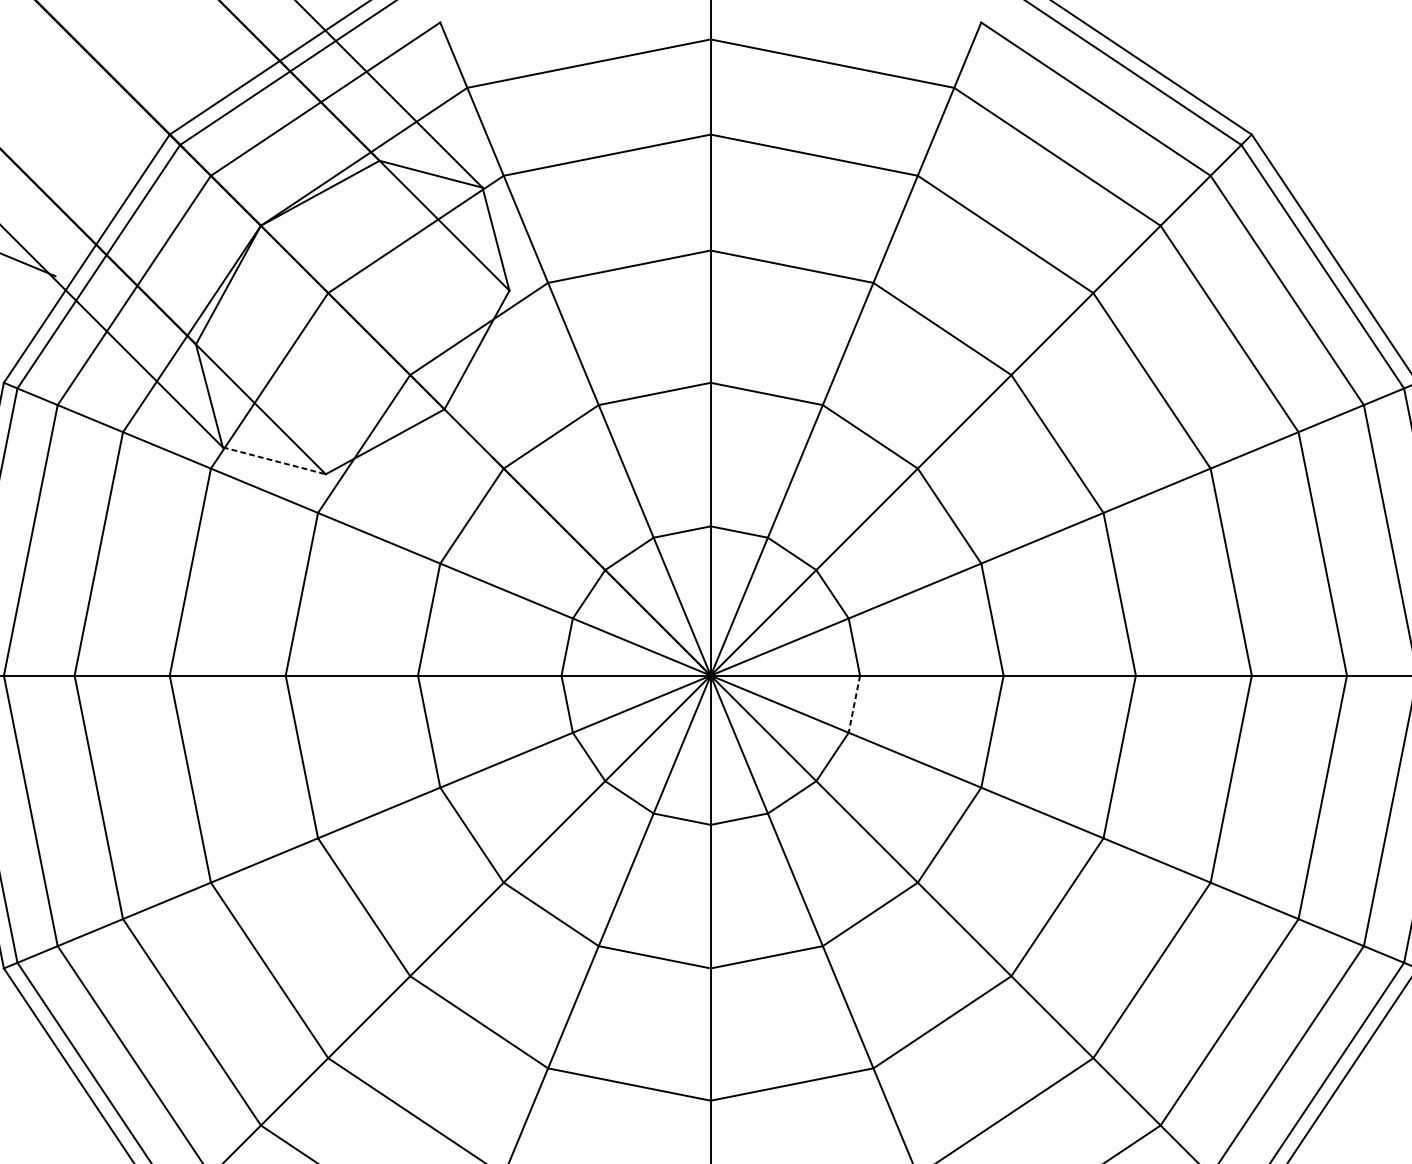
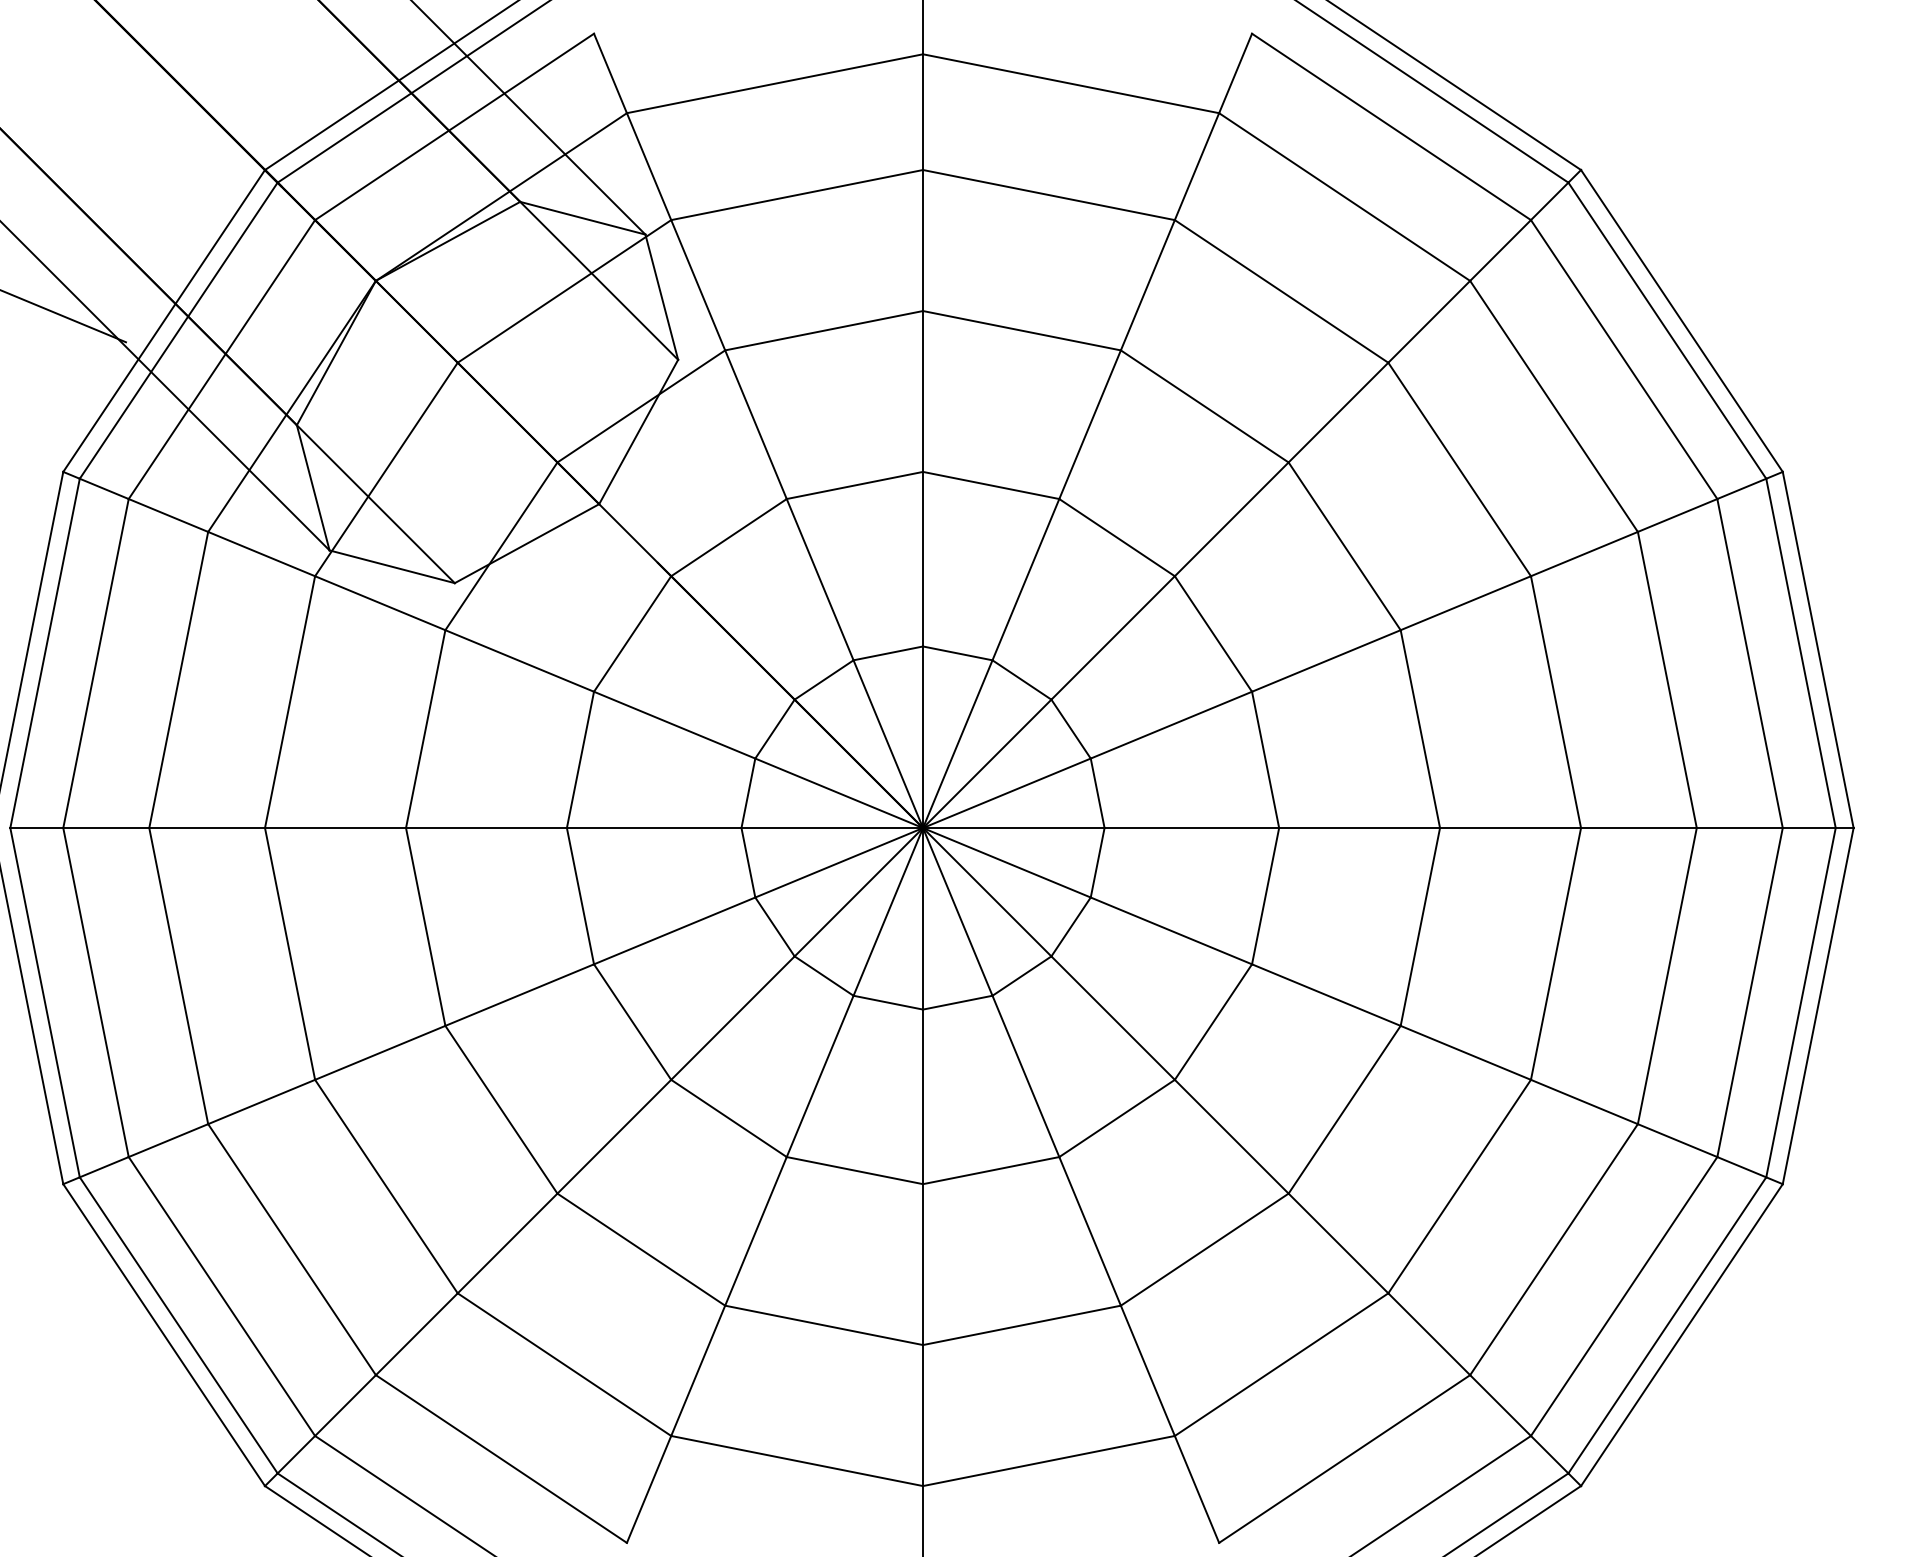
line: (274, 460) -> (392, 566), dashed -> solid
line: (854, 704) -> (1097, 863), dashed -> solid

